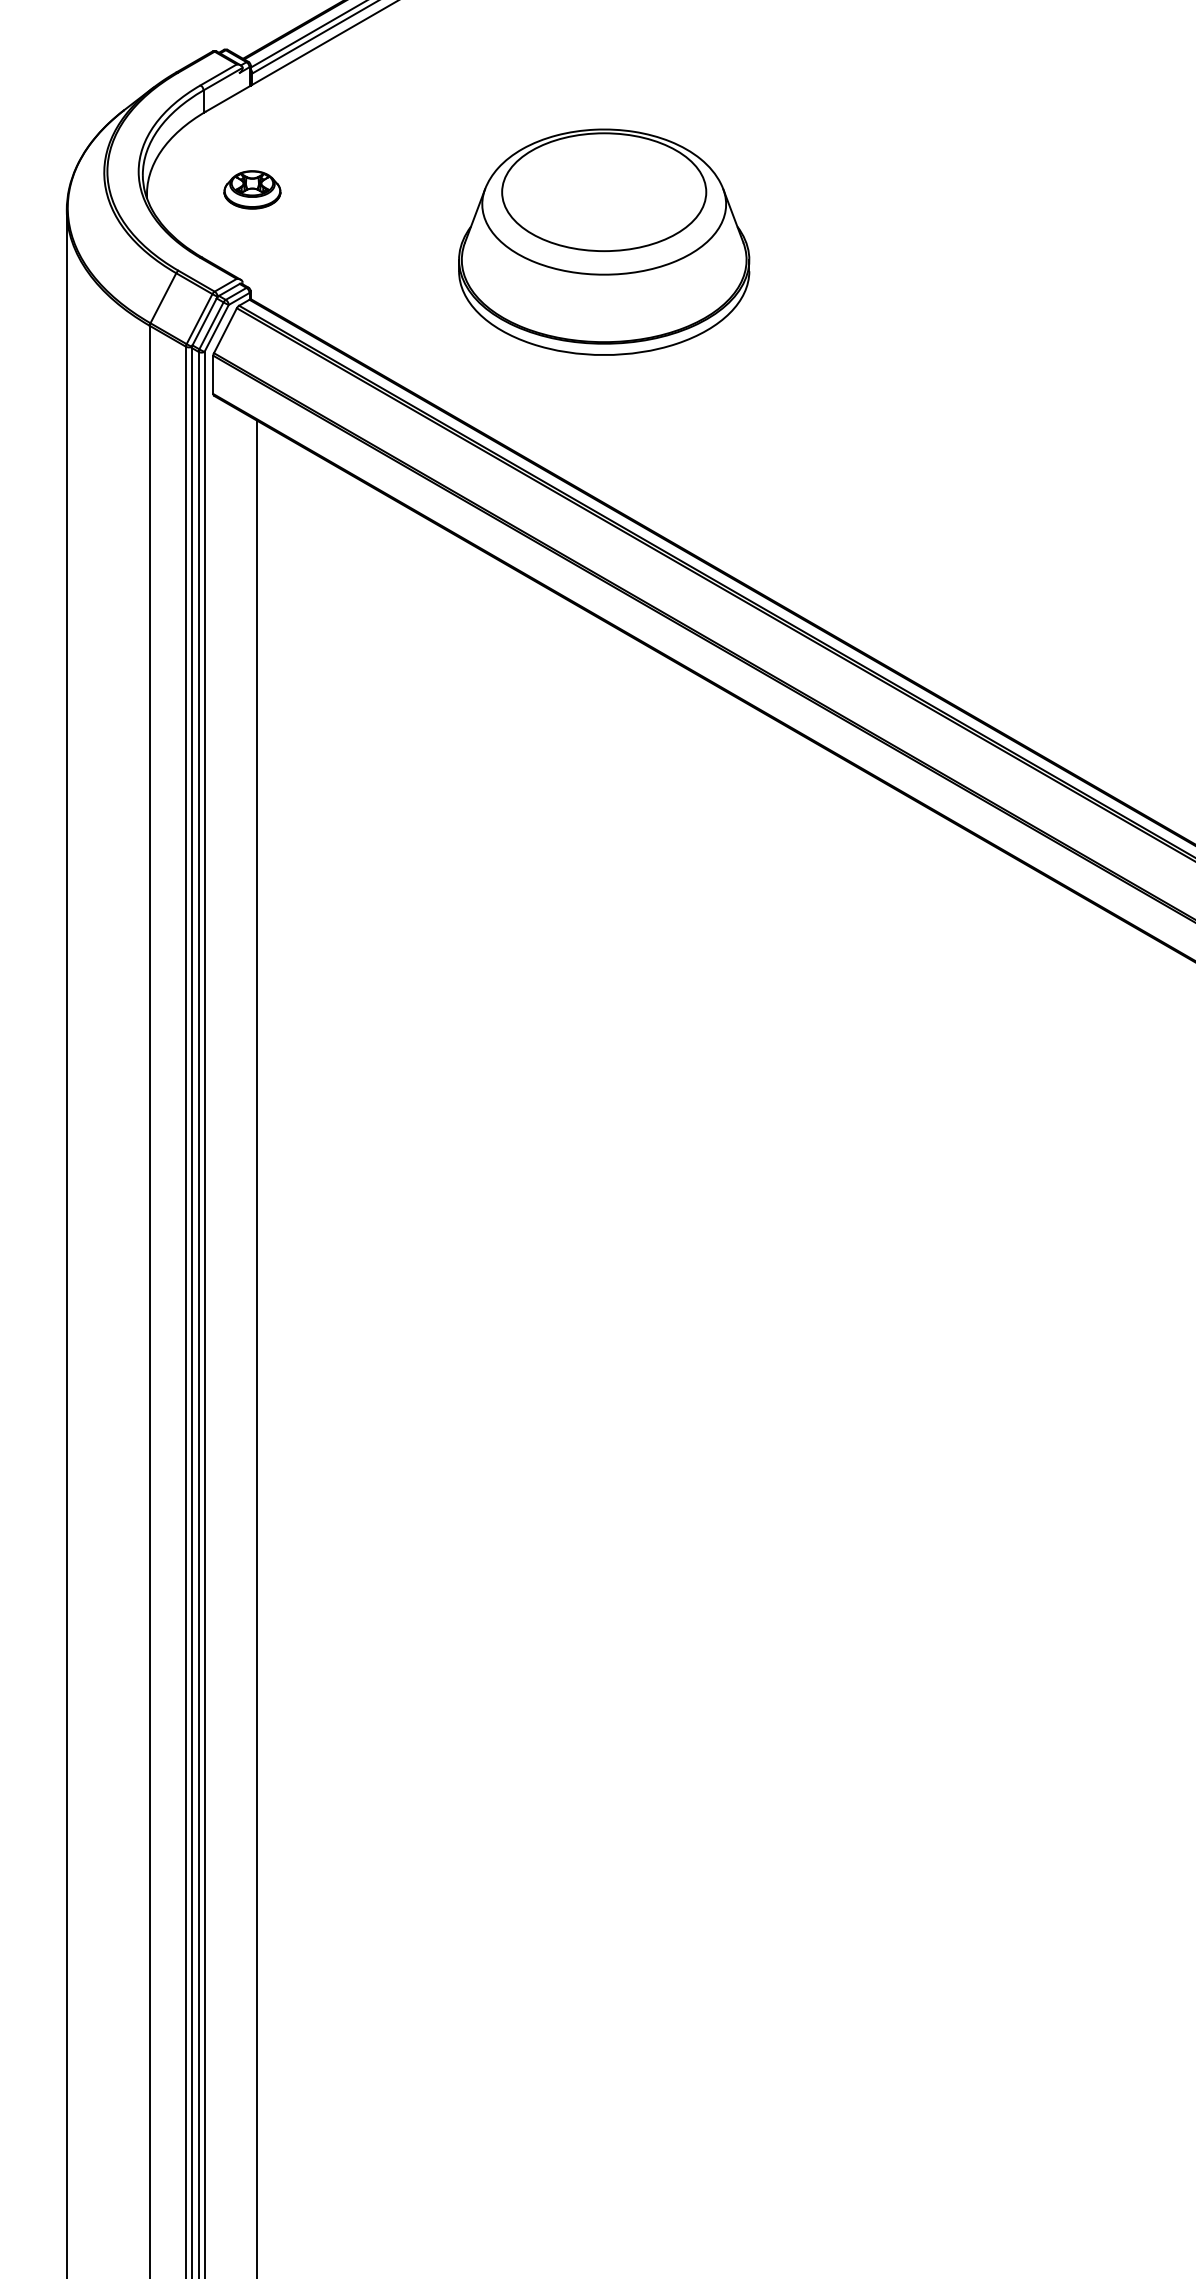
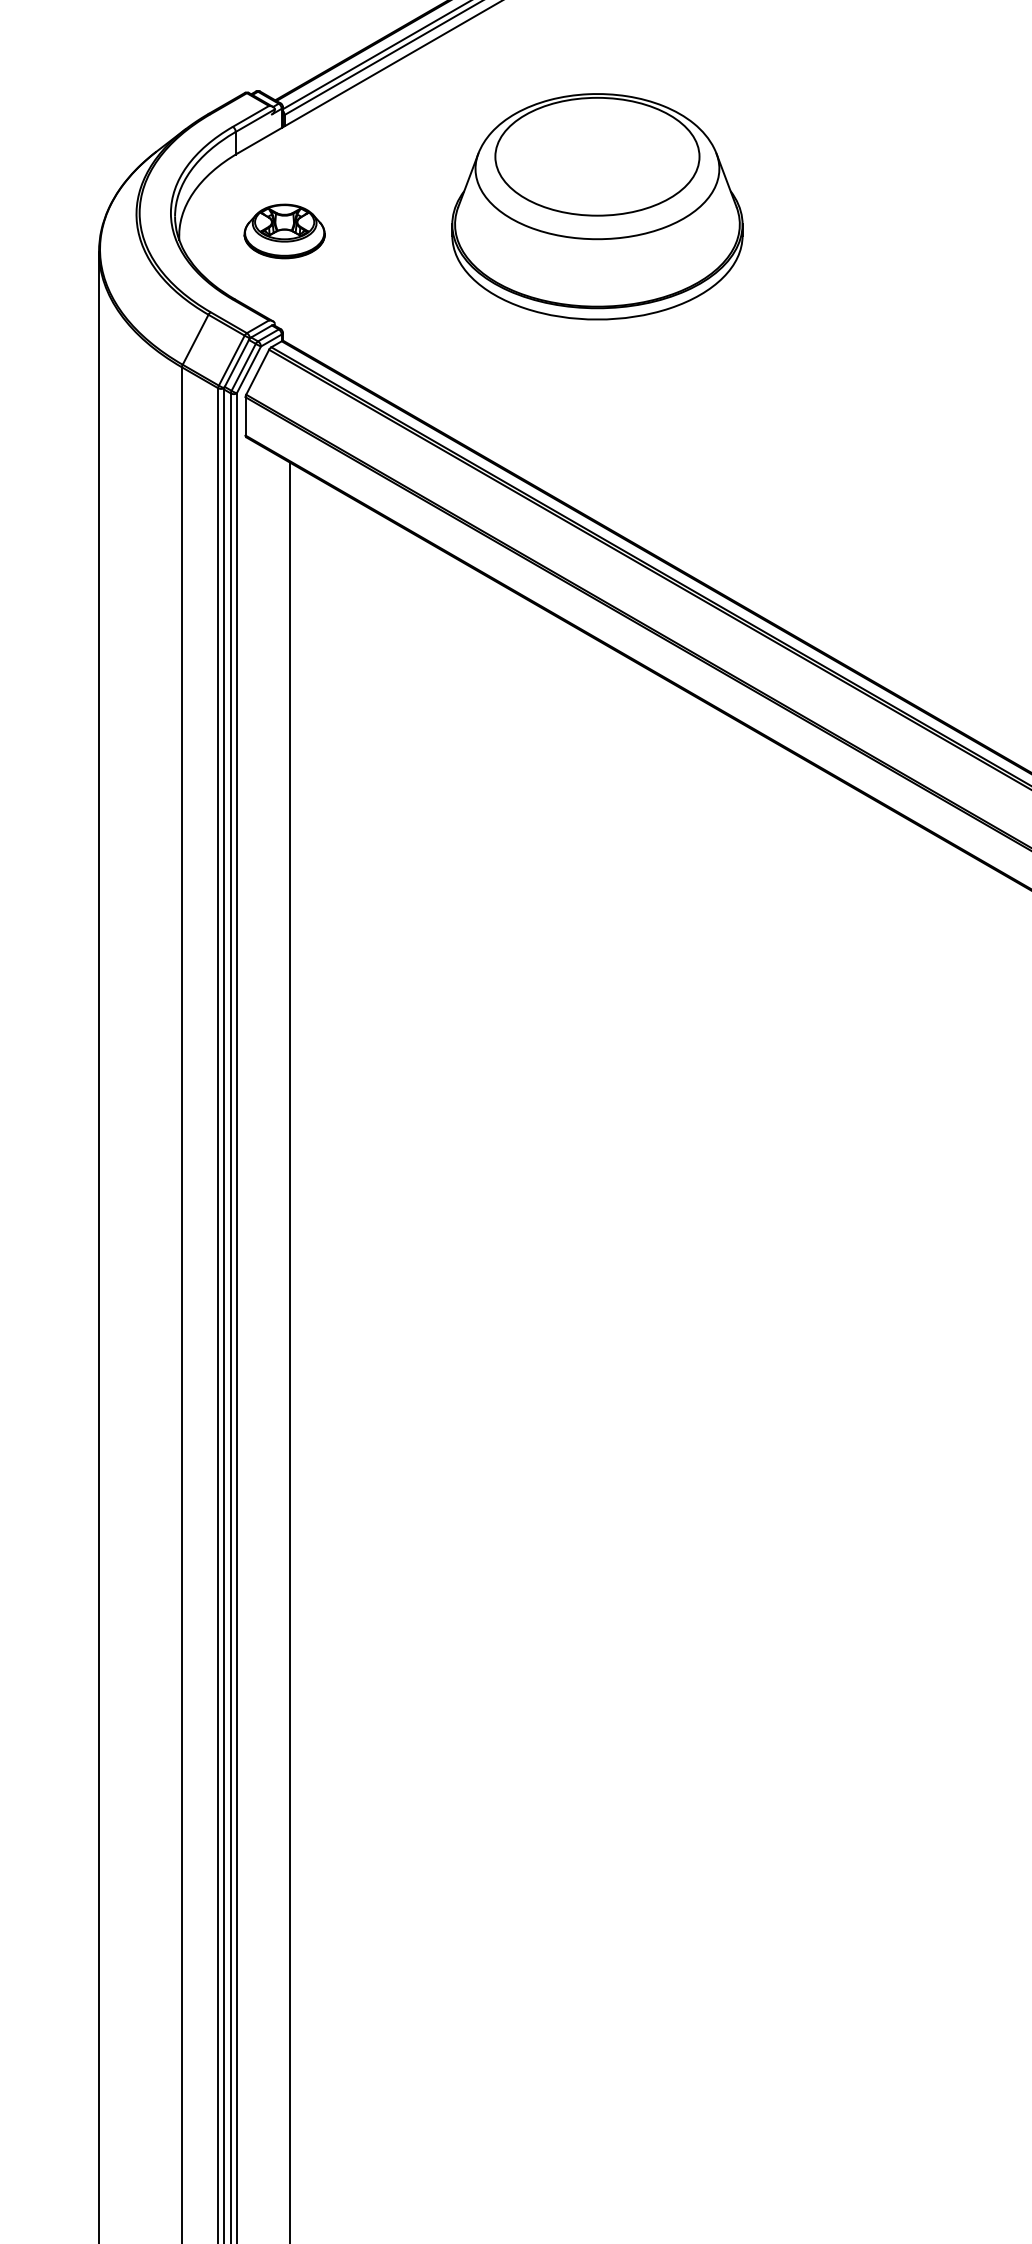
part: (252, 189) -> (284, 231), size x1.43
part: (604, 241) -> (597, 206), moved

